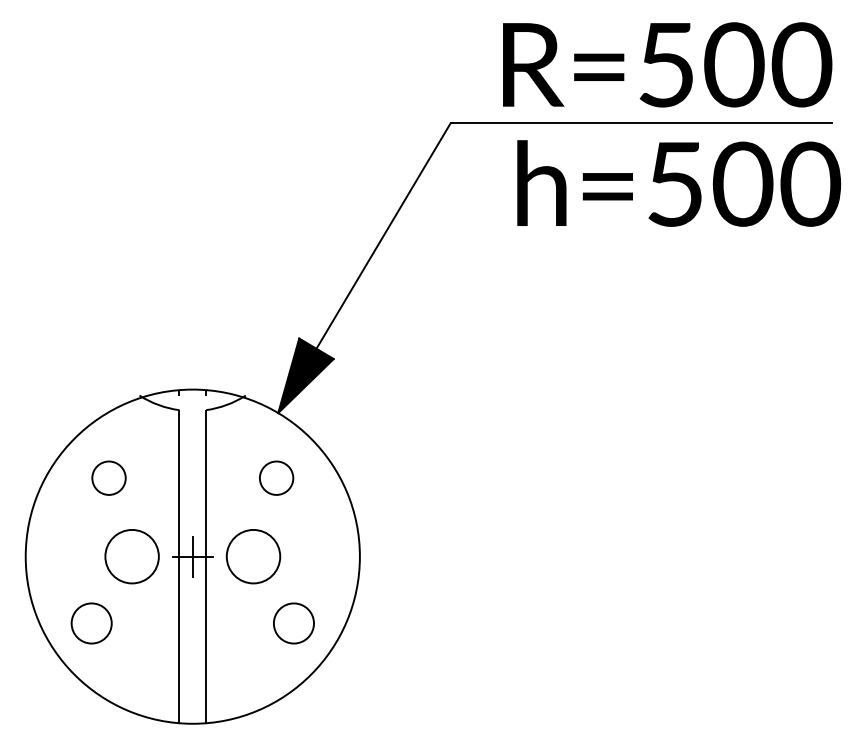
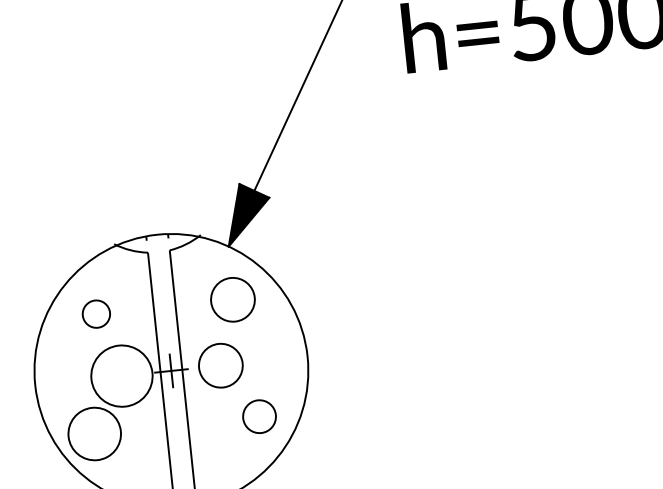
circle: (276, 477) -> (232, 299), size x1.6
circle: (131, 556) -> (121, 376), size x1.4
circle: (91, 623) -> (94, 434), size x1.6

